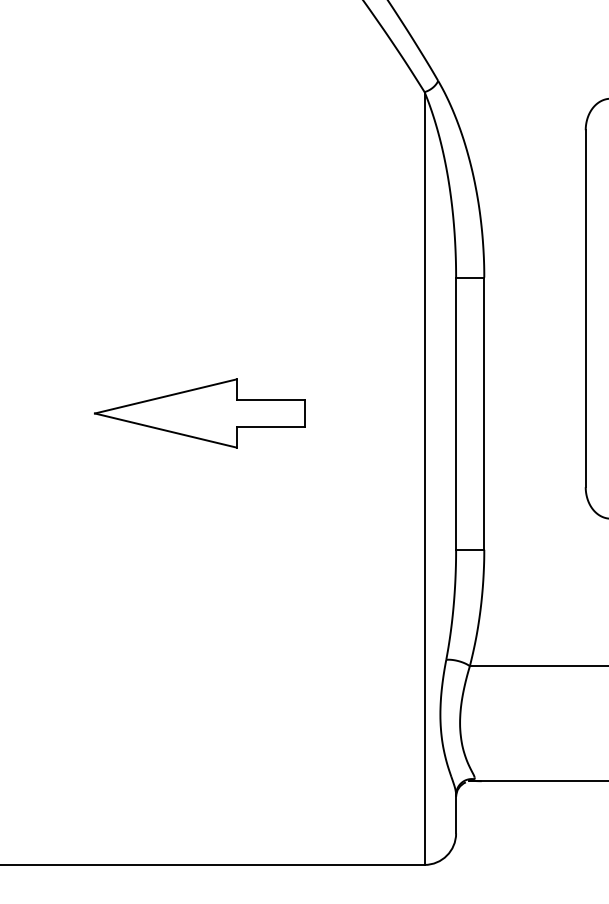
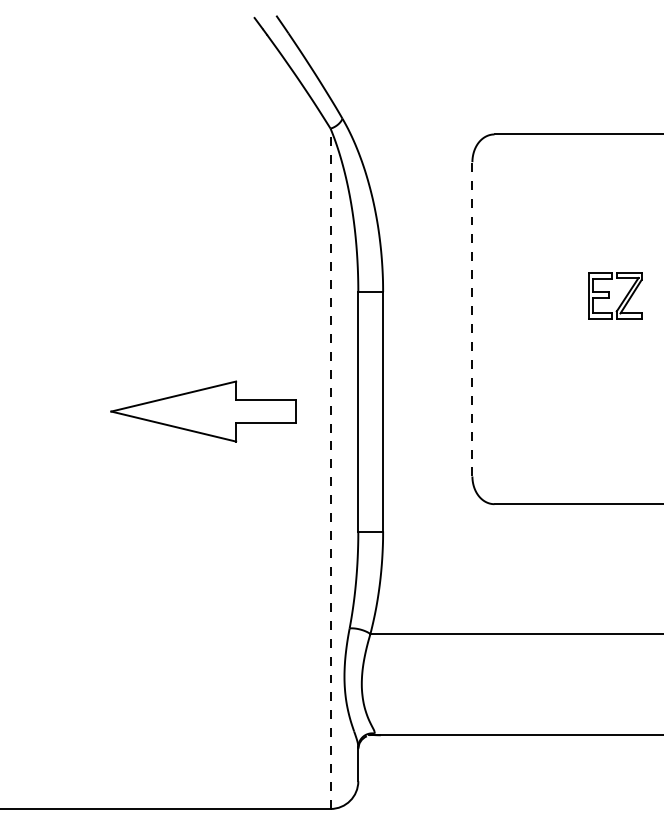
line: (585, 307) -> (472, 318), solid -> dashed
part: (199, 413) -> (203, 411), moved
line: (424, 478) -> (330, 468), solid -> dashed

